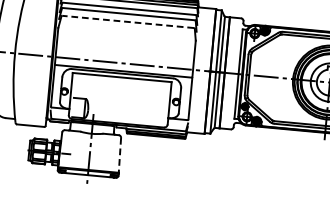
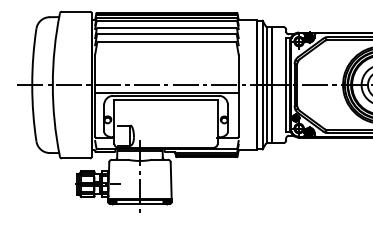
line: (127, 21) -> (166, 41), dashed -> solid
line: (120, 156) -> (171, 181), dashed -> solid

